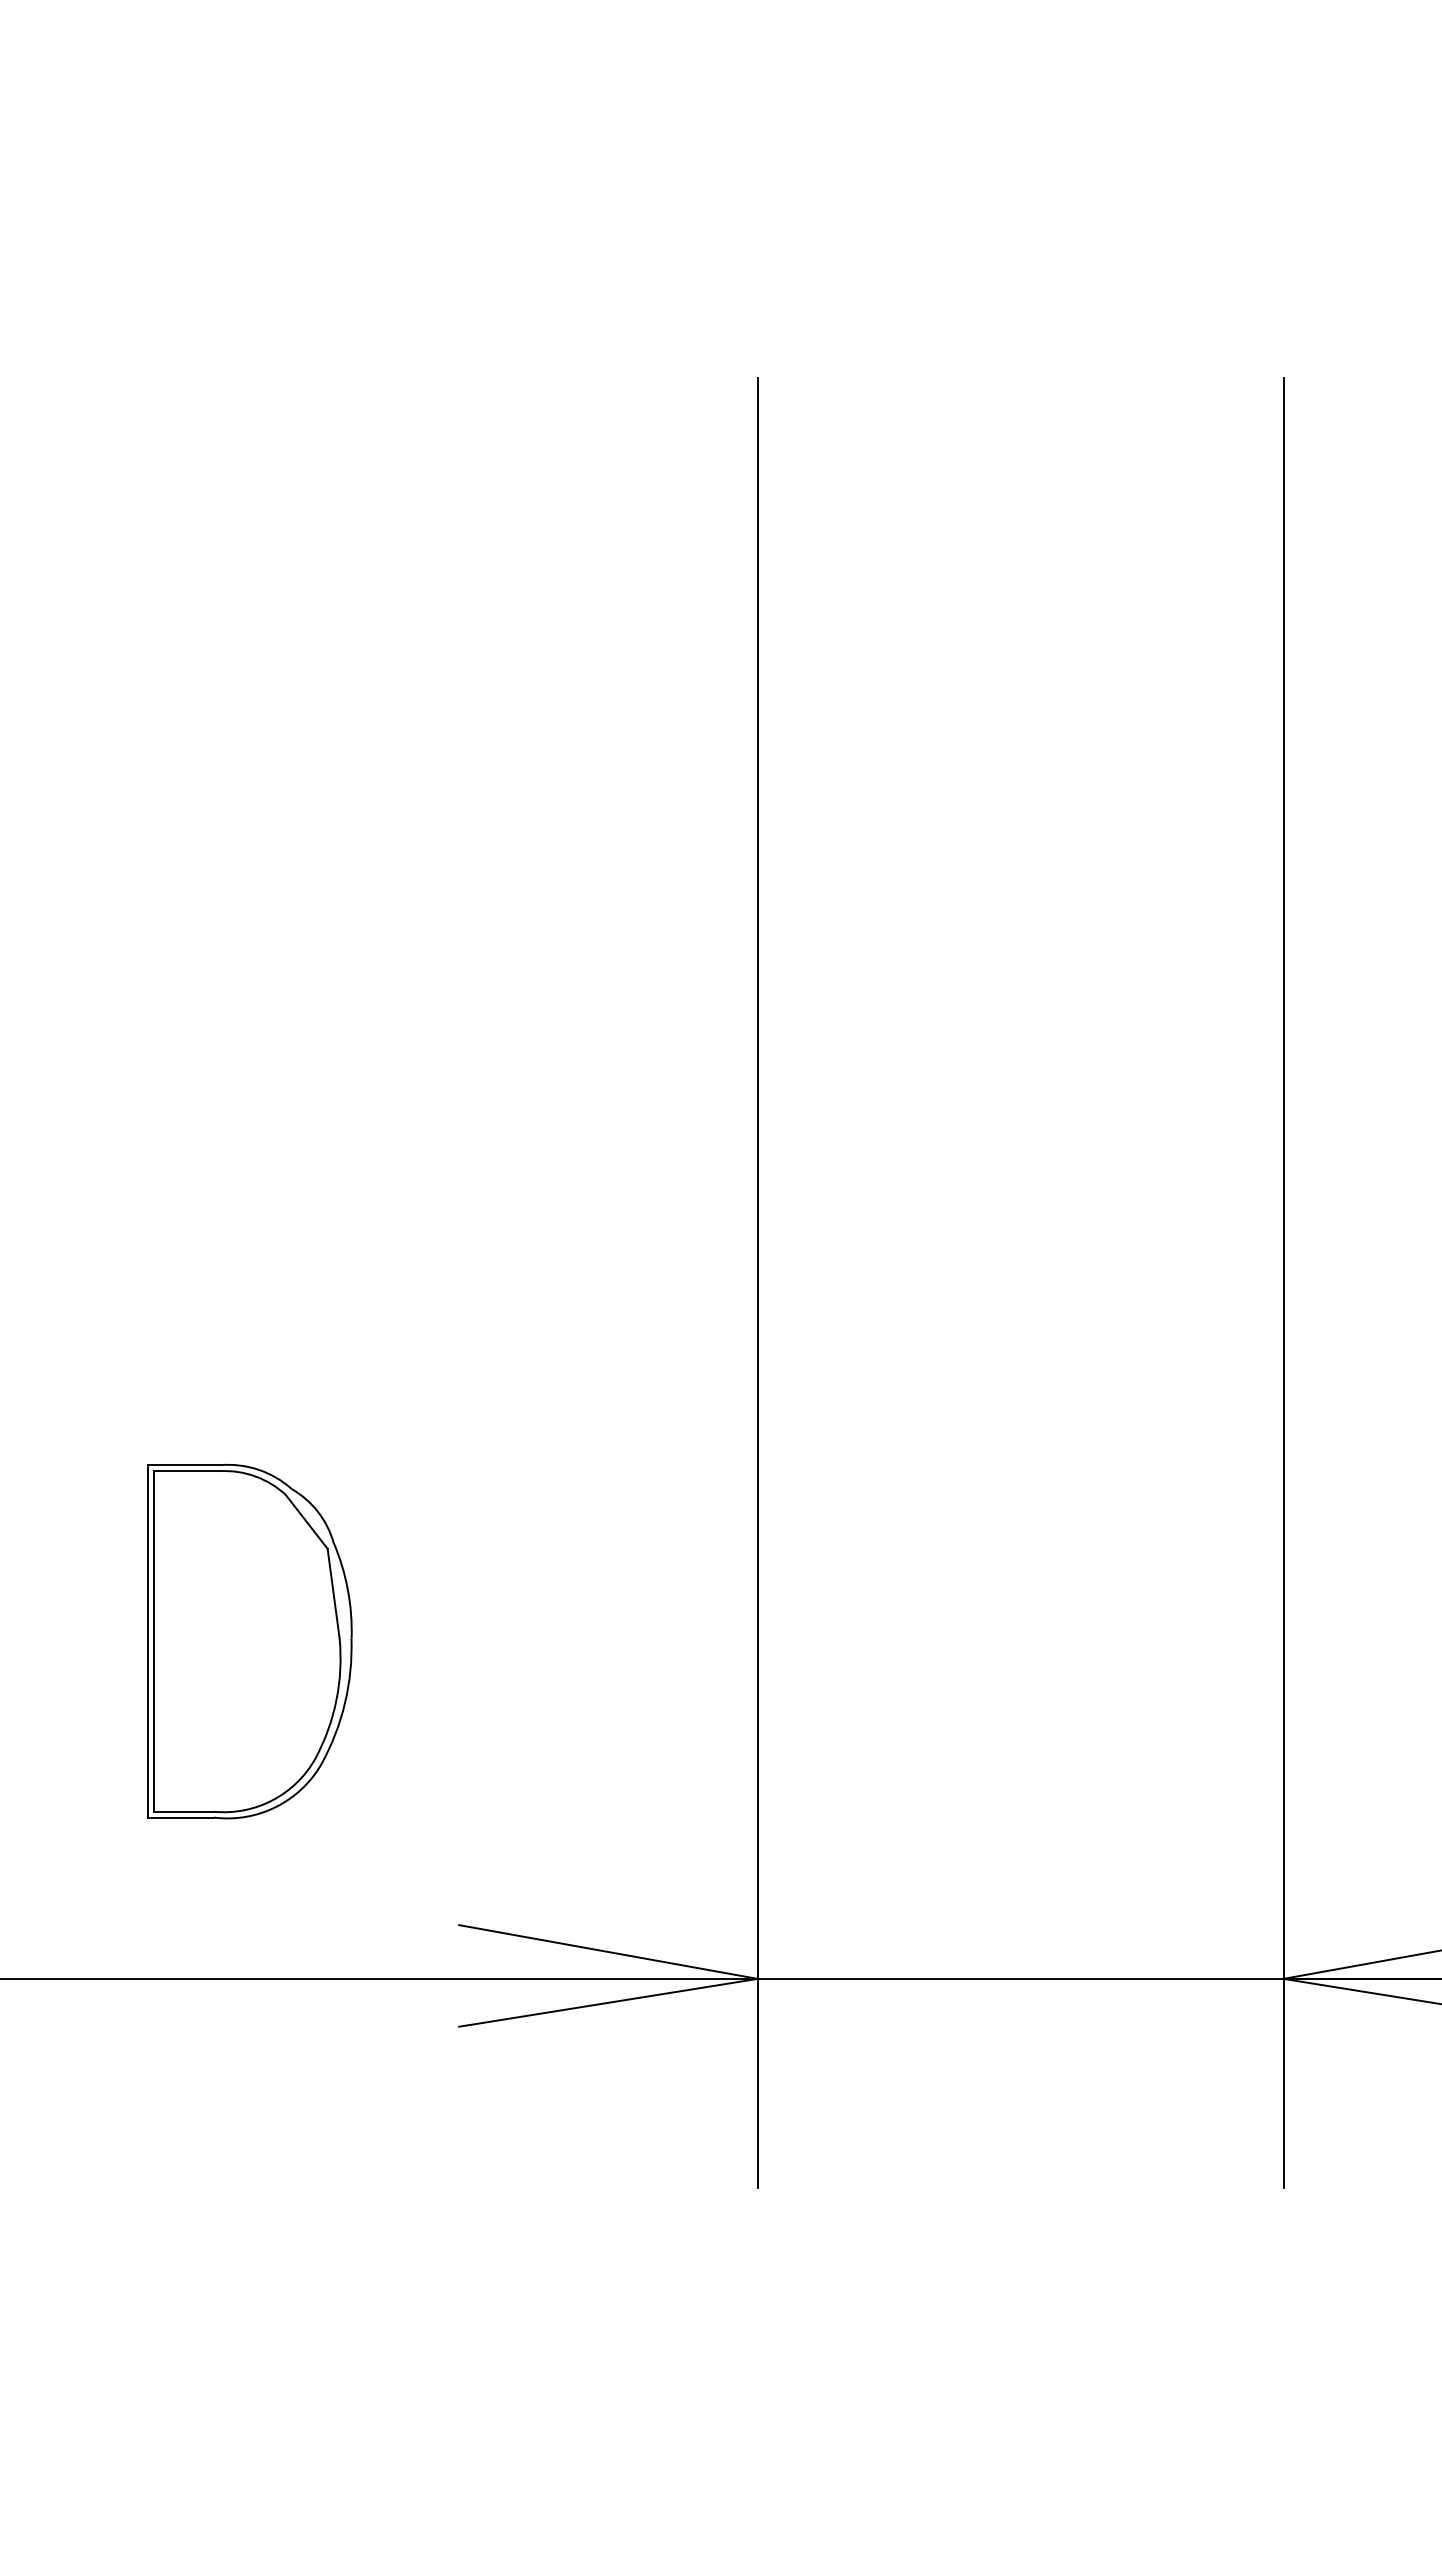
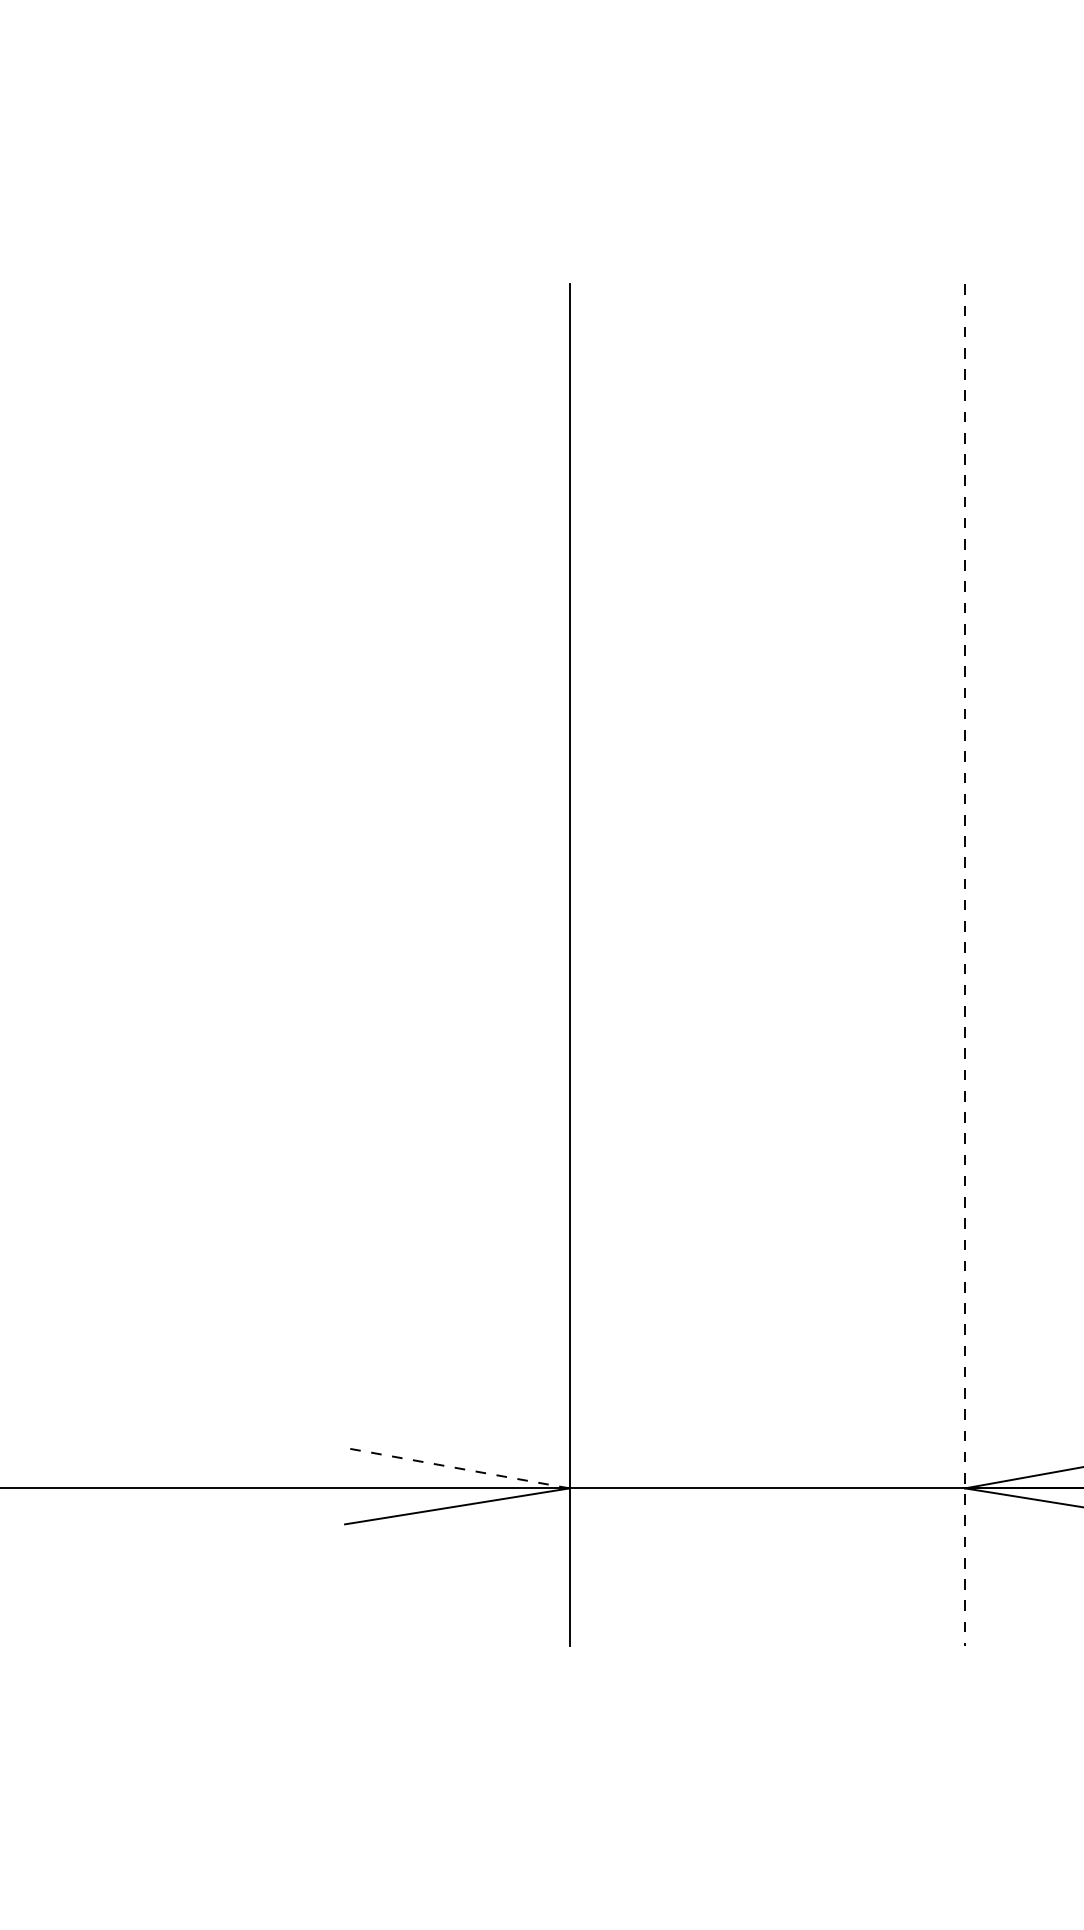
line: (1283, 1283) -> (965, 965), solid -> dashed
part: (249, 1641) -> (187, 1234), removed
line: (608, 1952) -> (457, 1468), solid -> dashed

